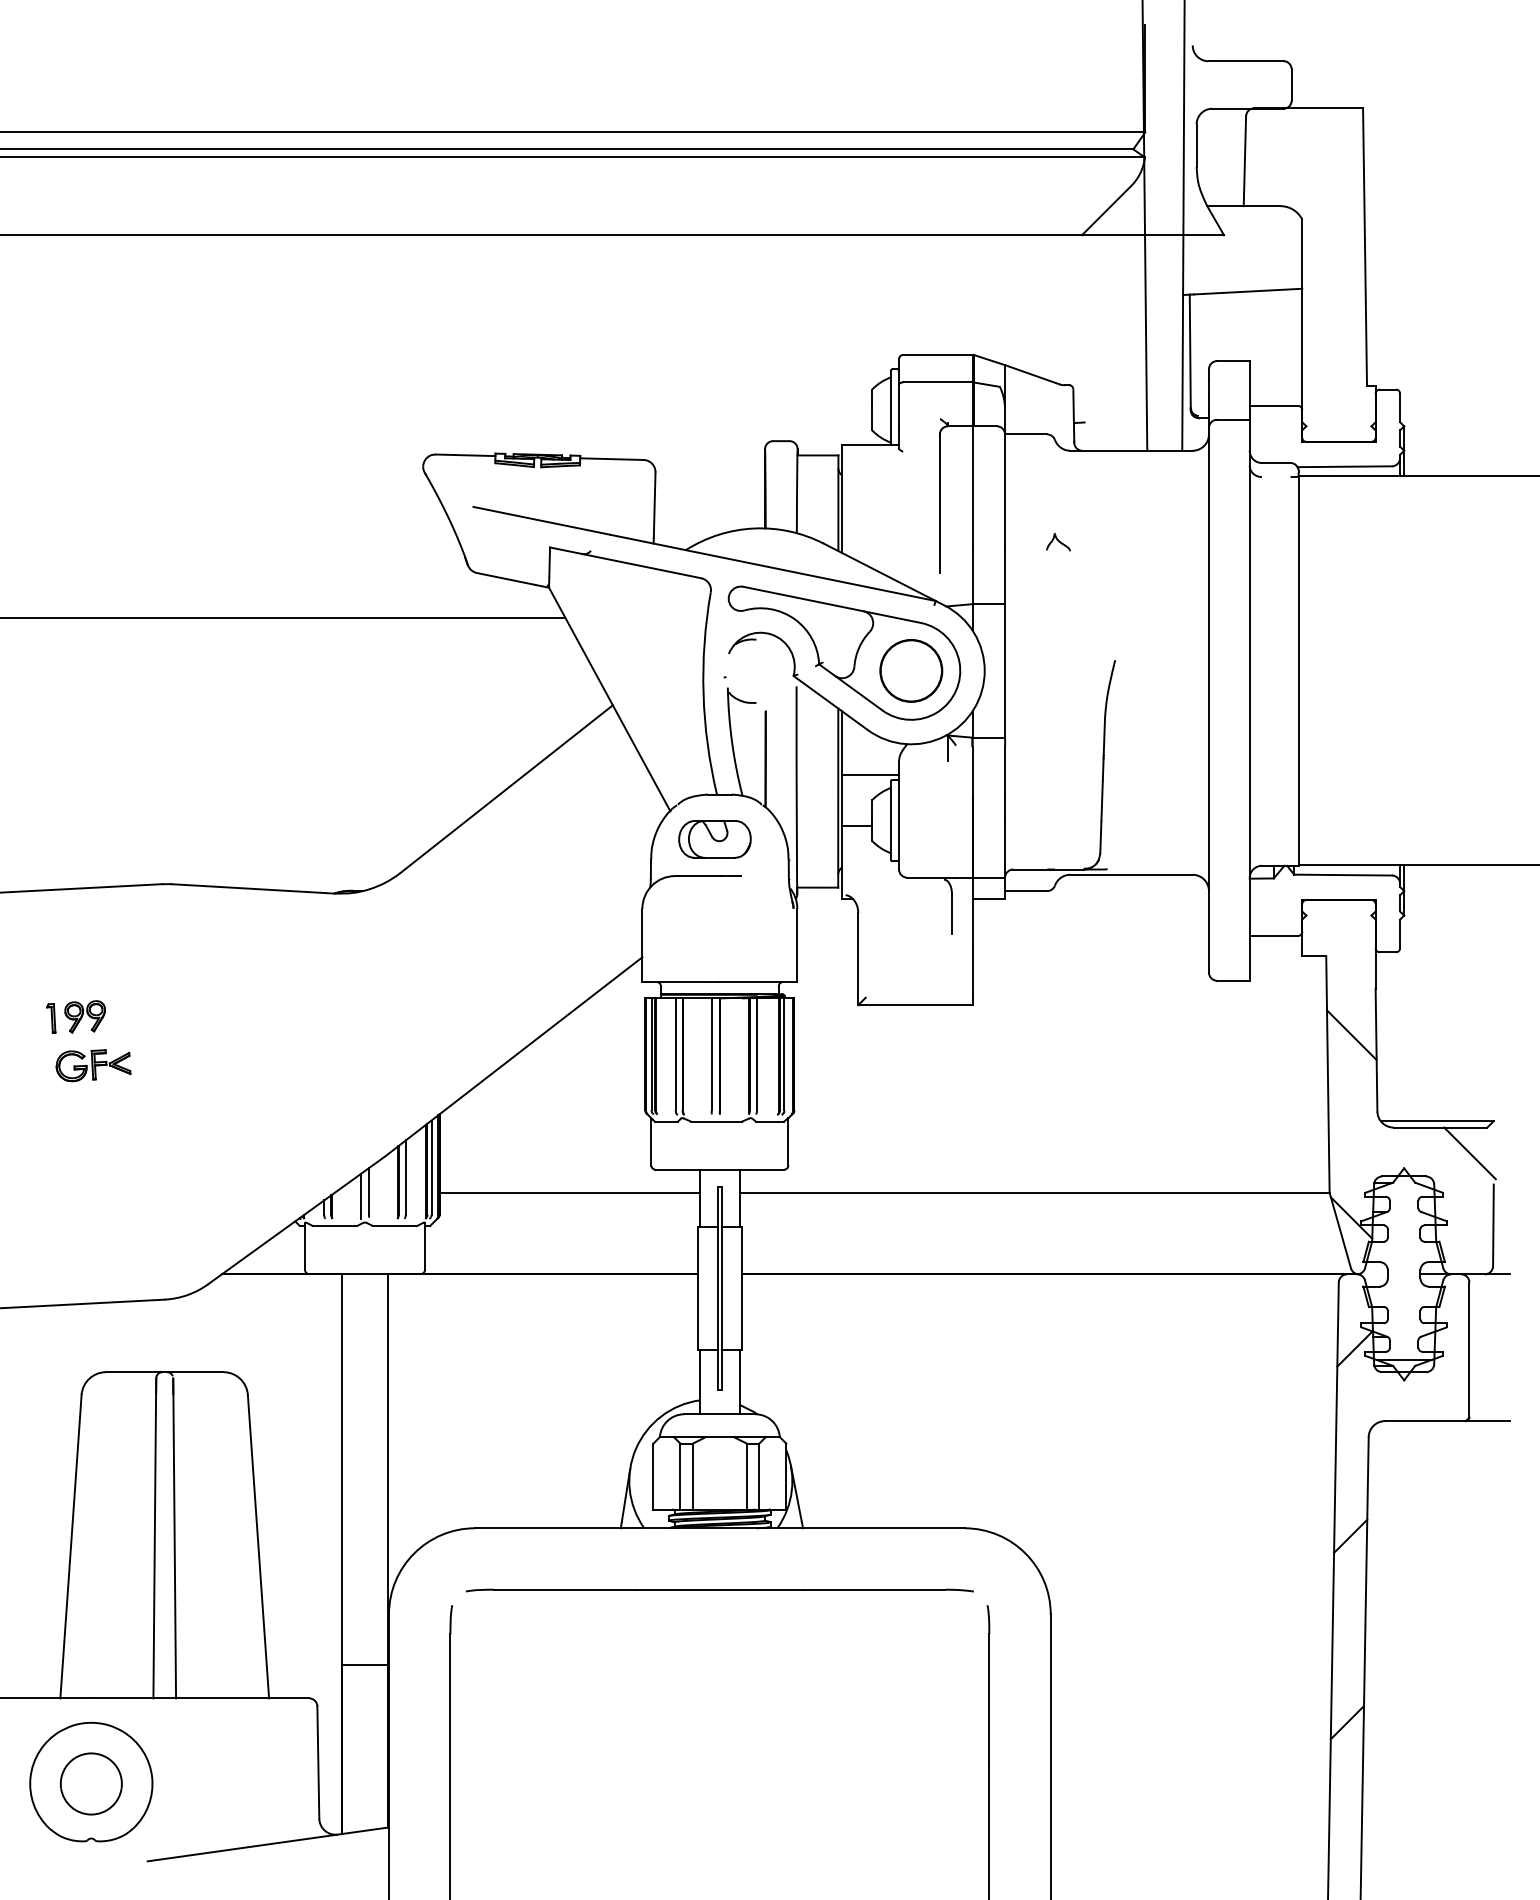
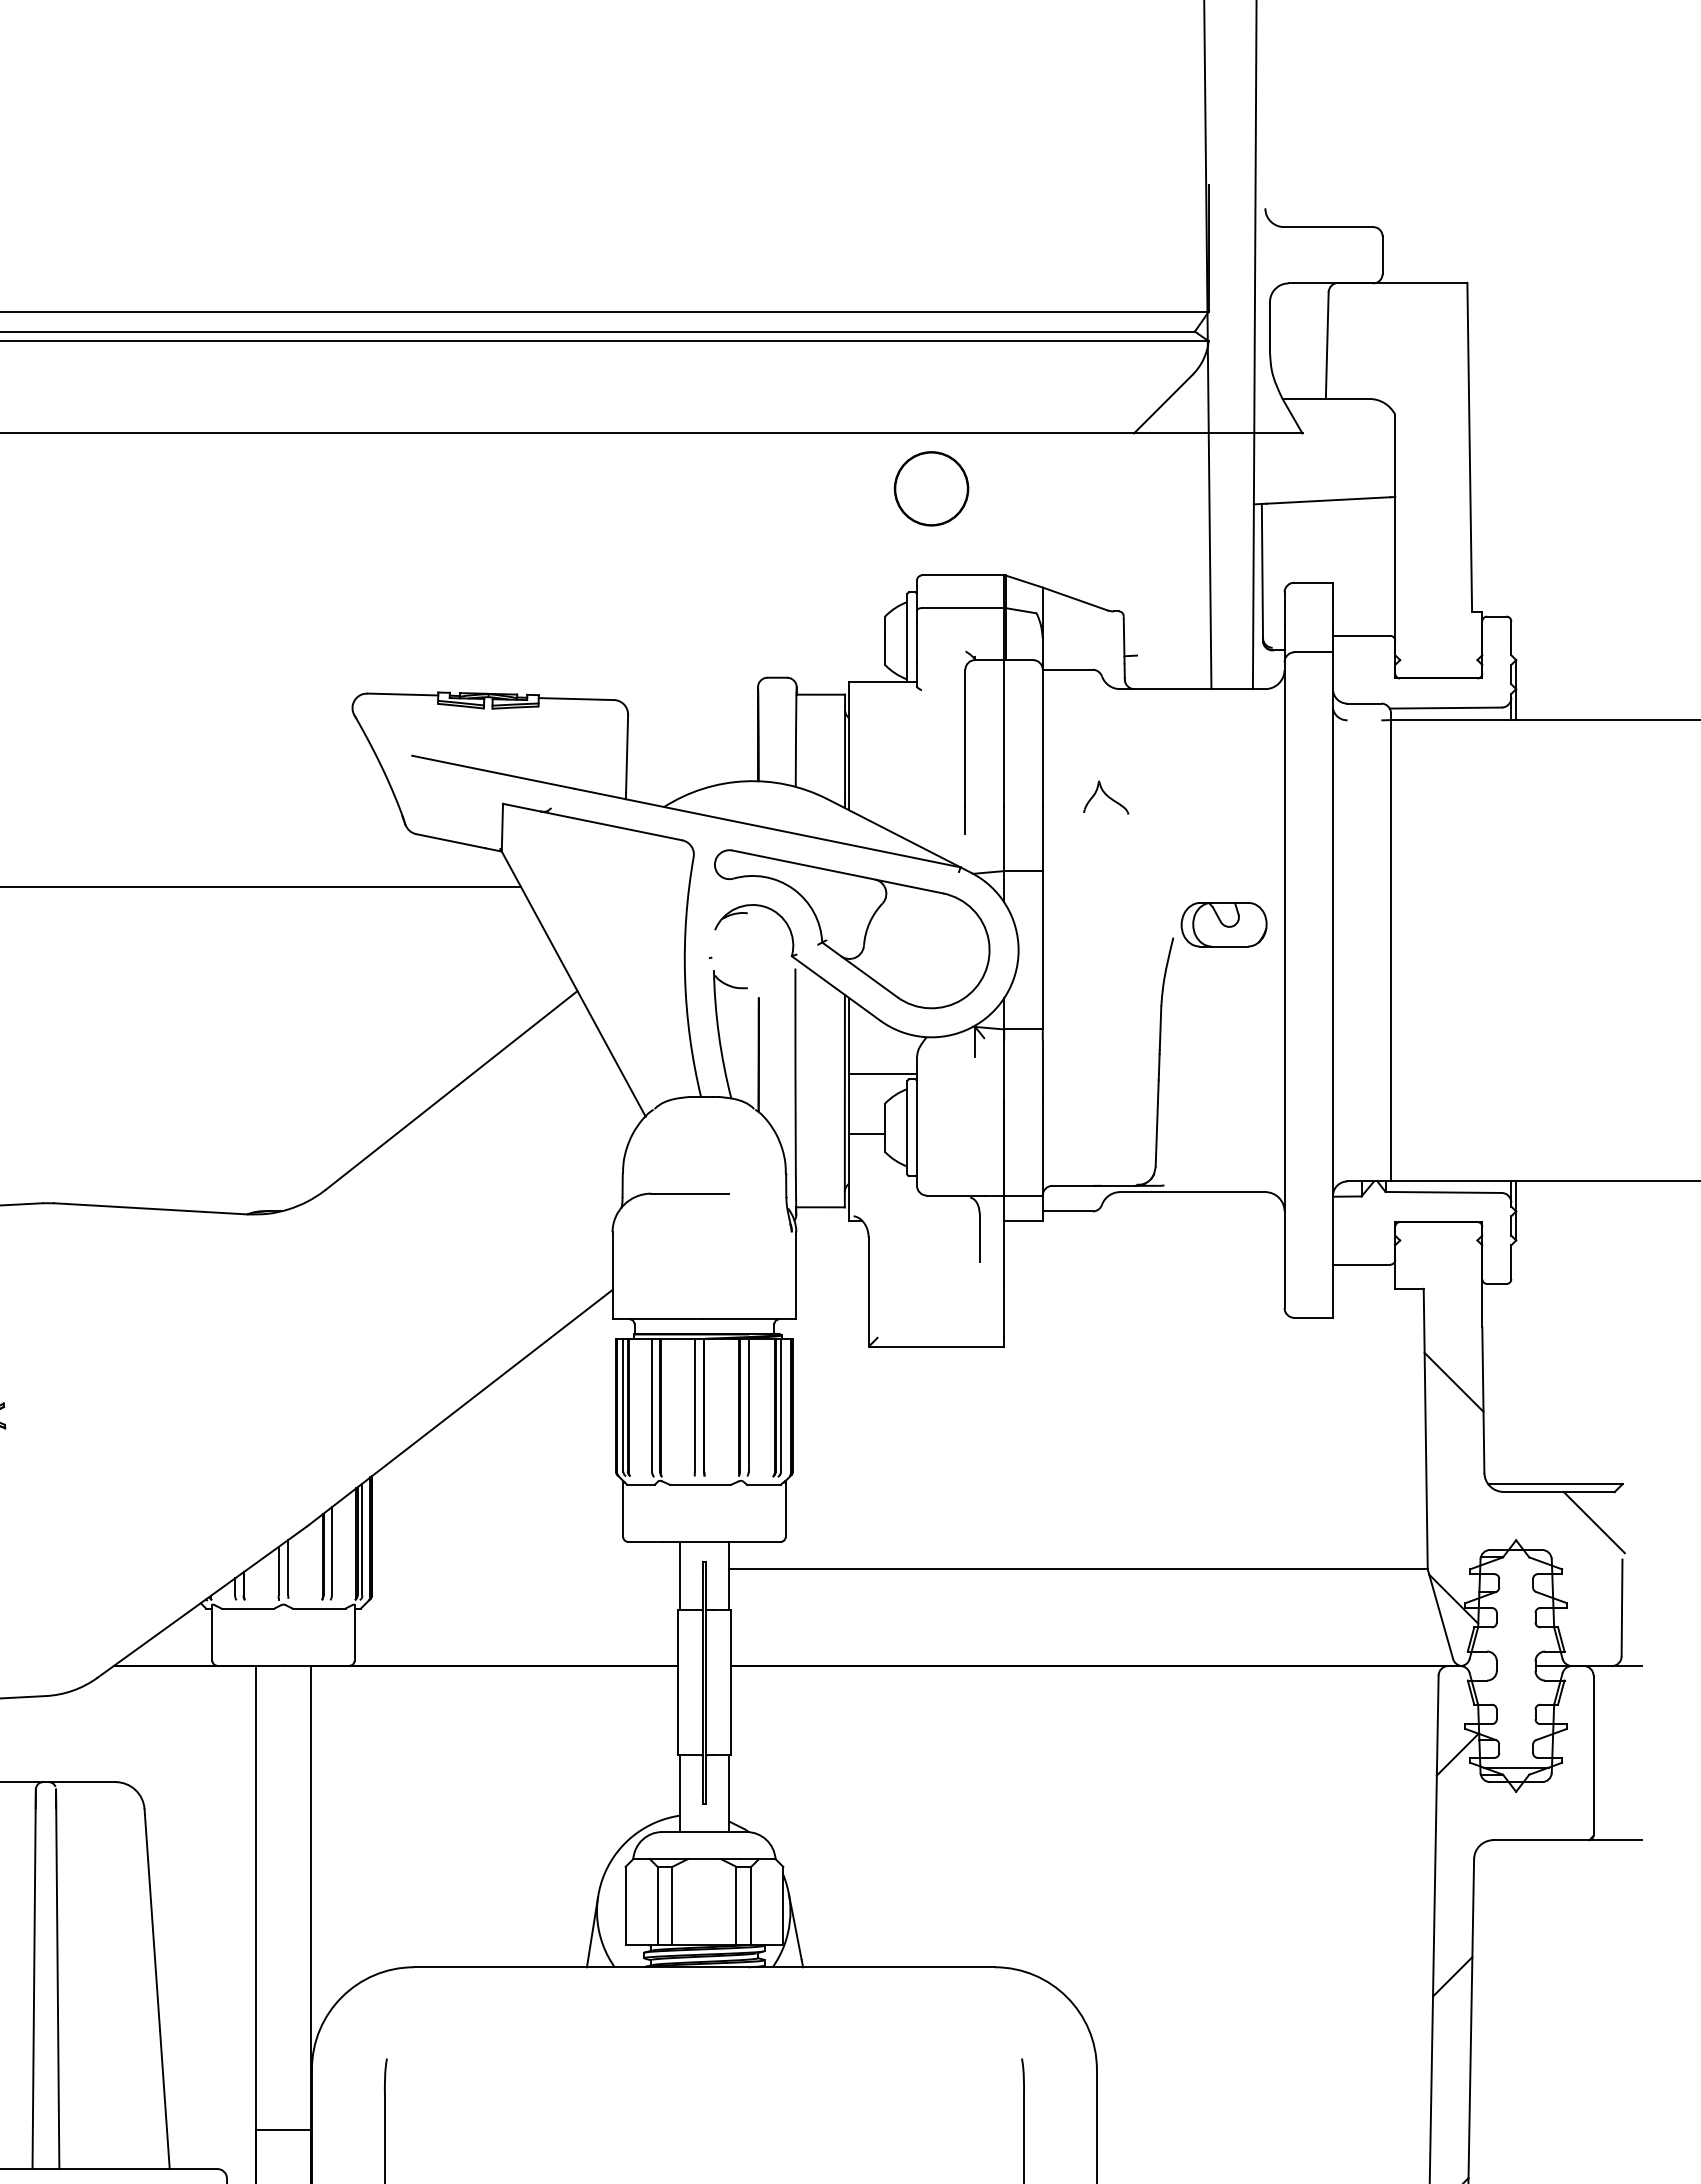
part: (1058, 542) -> (1106, 797), size x1.6
part: (911, 670) -> (931, 488), moved
part: (714, 839) -> (1223, 924), moved
line: (569, 1192) -> (526, 1568), removed
part: (719, 1590) -> (704, 2041), removed

